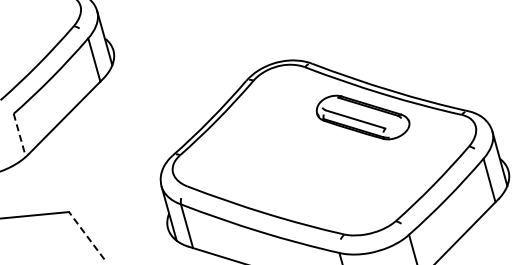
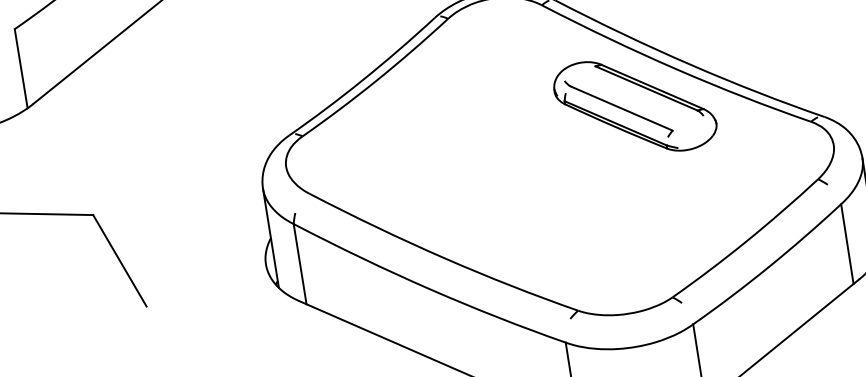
line: (19, 135) -> (20, 68), dashed -> solid
line: (86, 235) -> (119, 260), dashed -> solid

